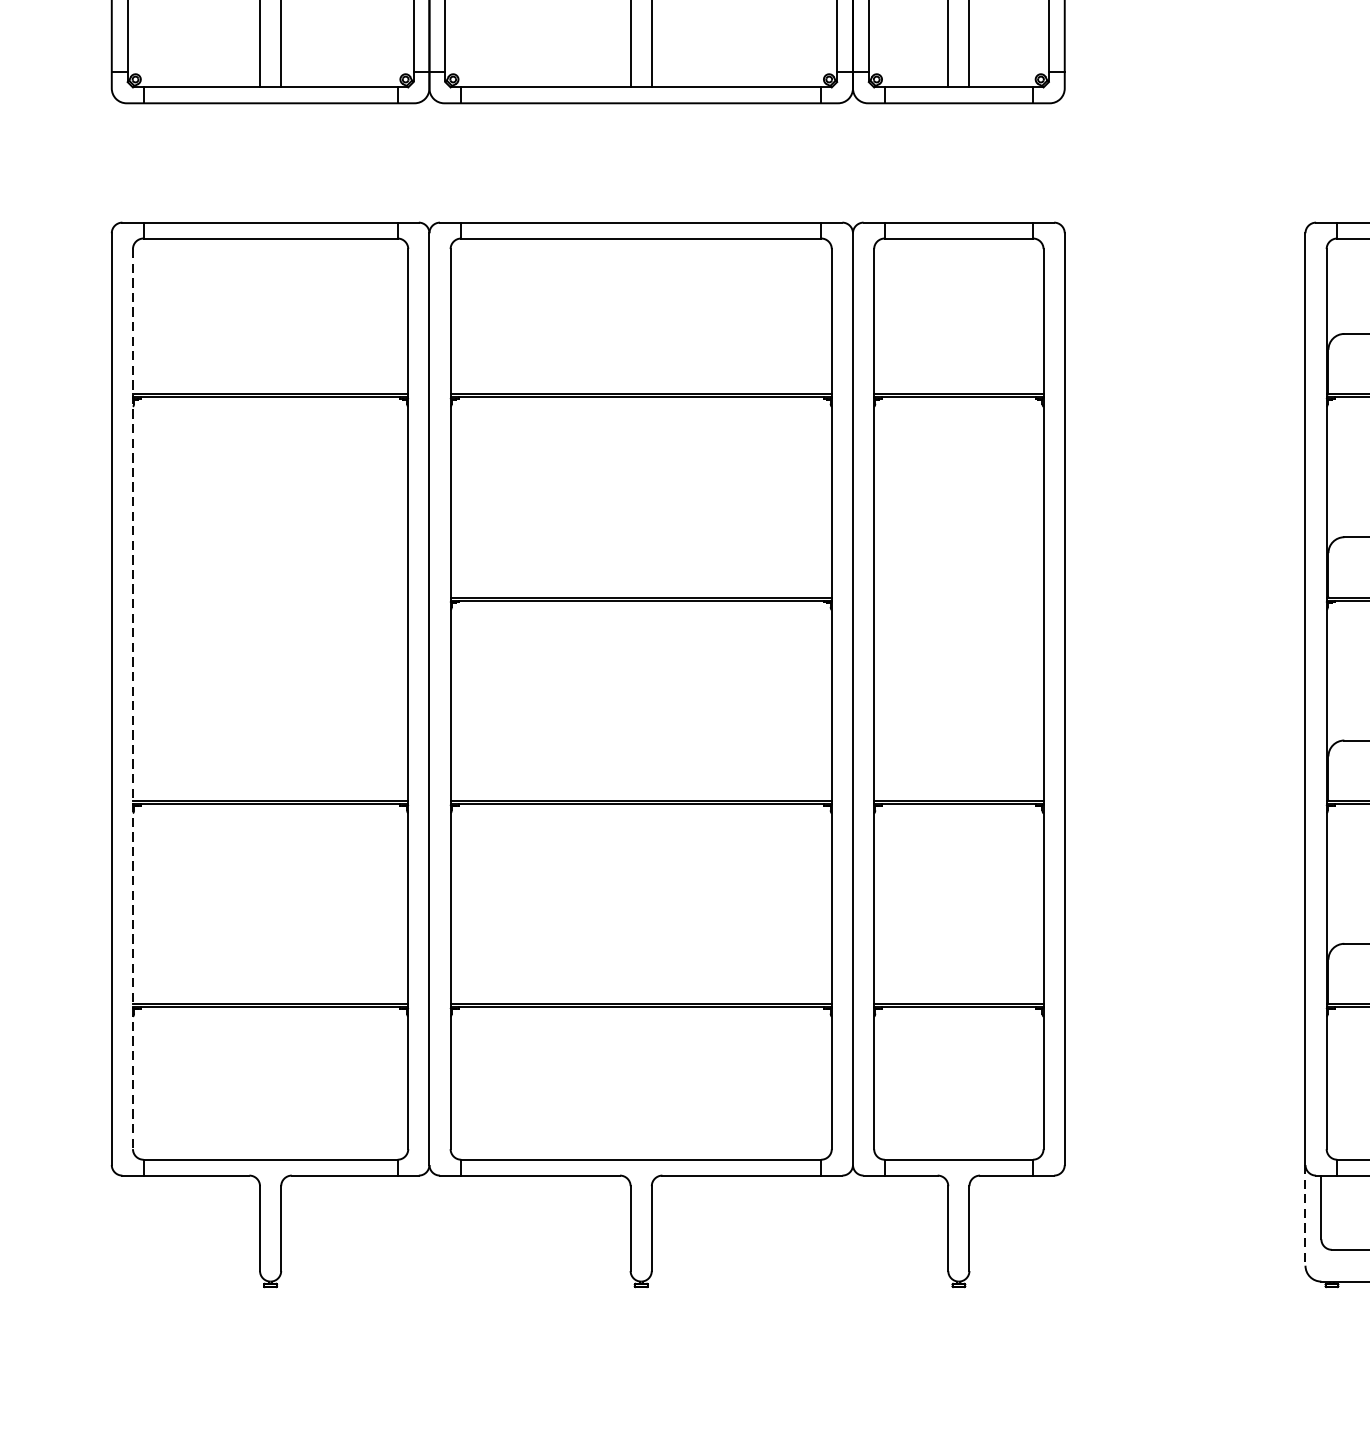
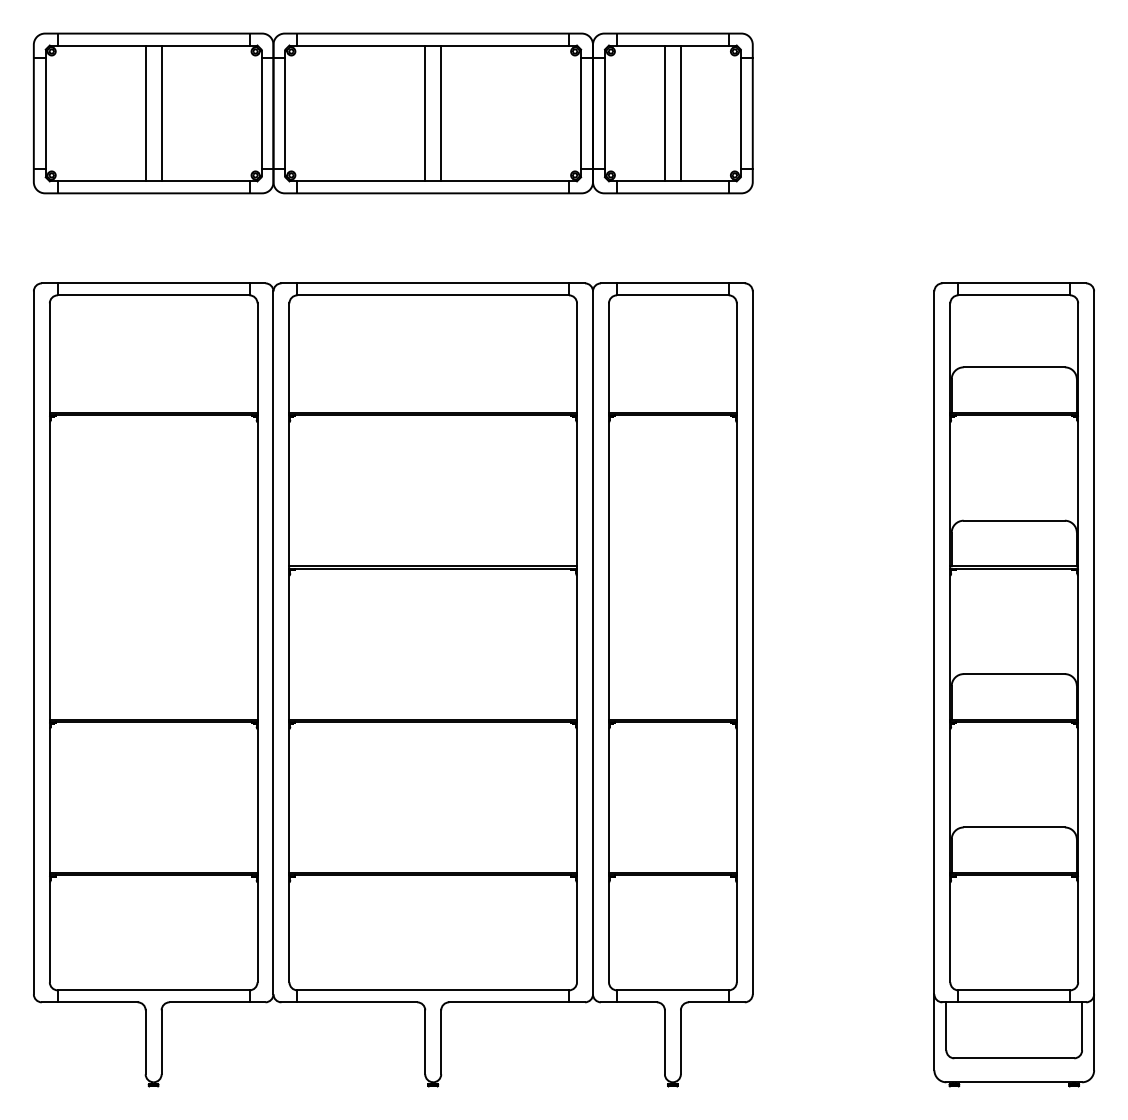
line: (132, 698) -> (49, 642), dashed -> solid
line: (1305, 1215) -> (934, 1032), dashed -> solid

